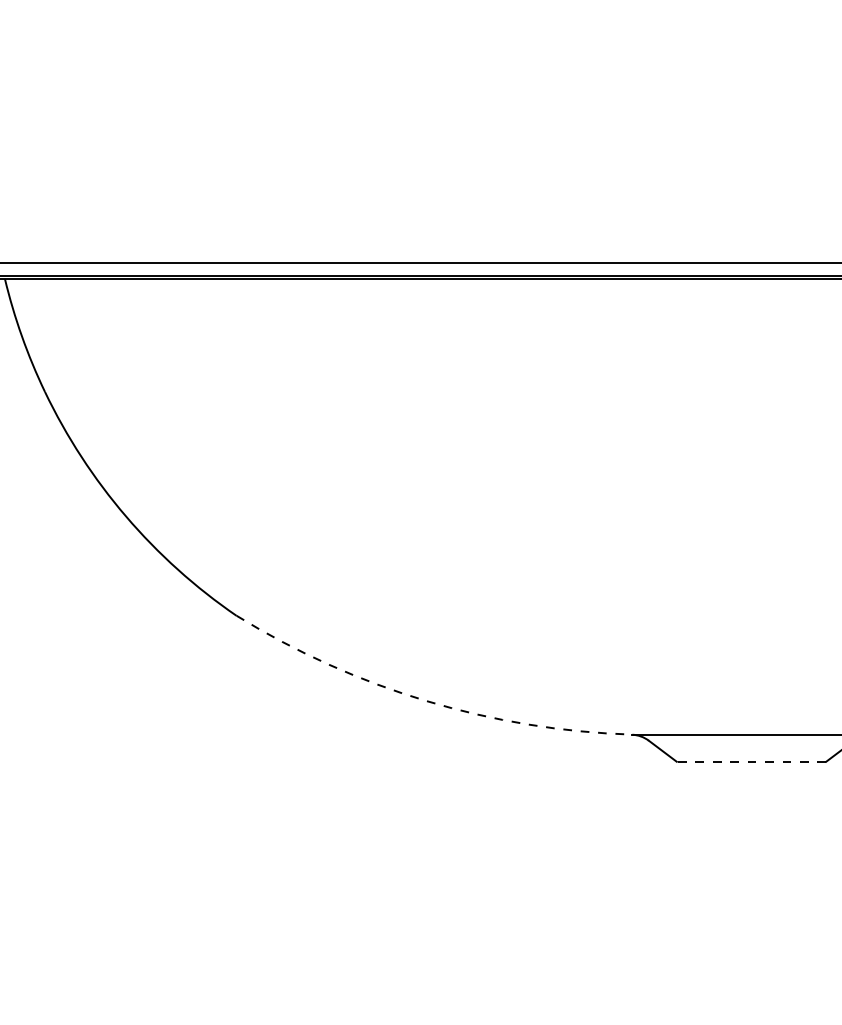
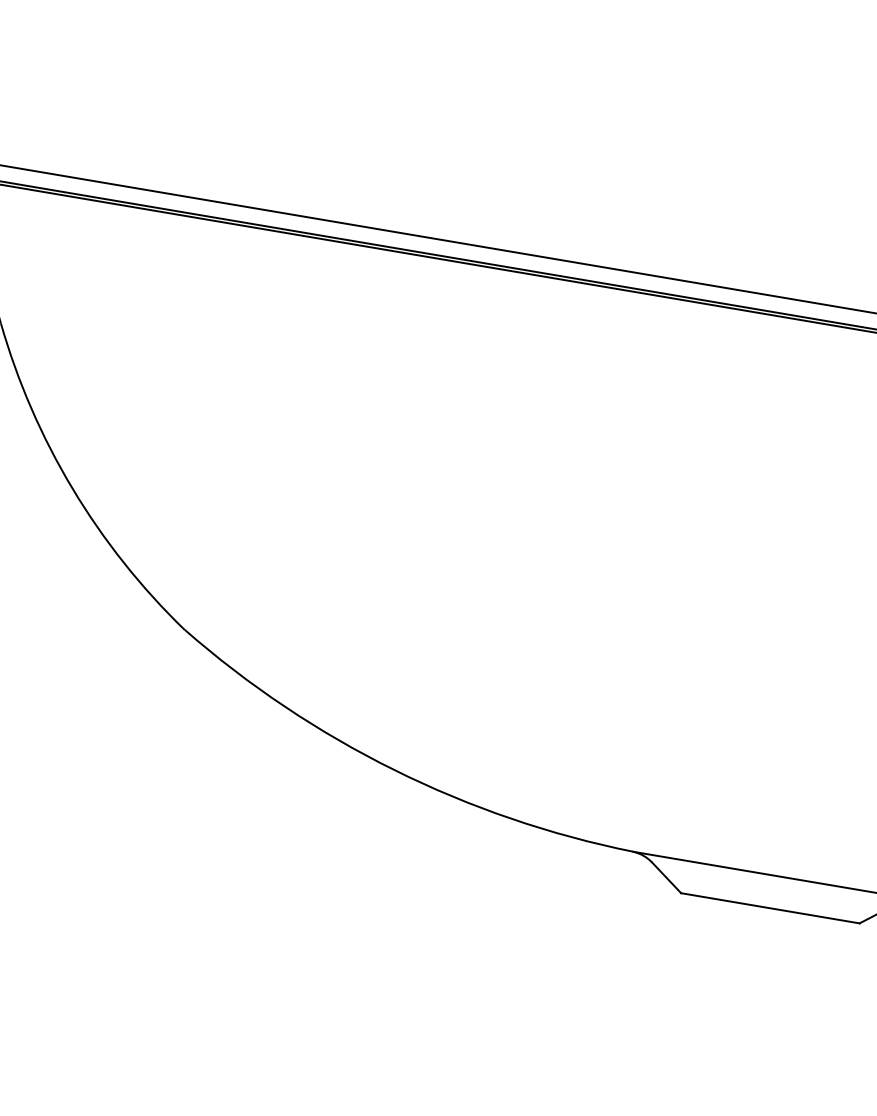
arc: (426, 701) -> (394, 770), dashed -> solid
line: (751, 761) -> (770, 907), dashed -> solid

